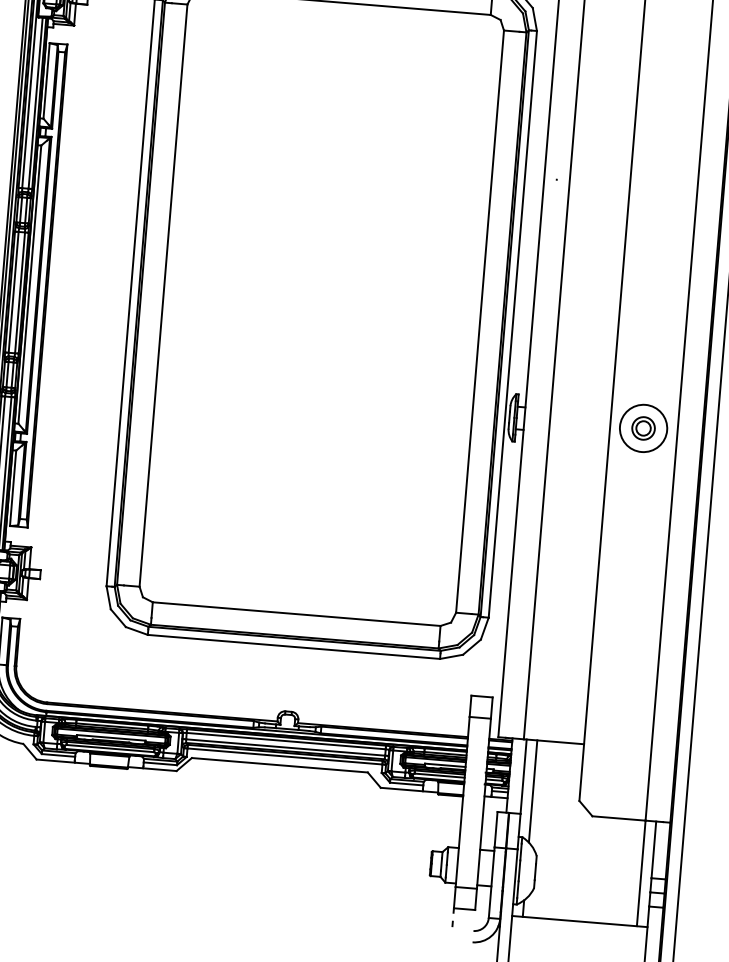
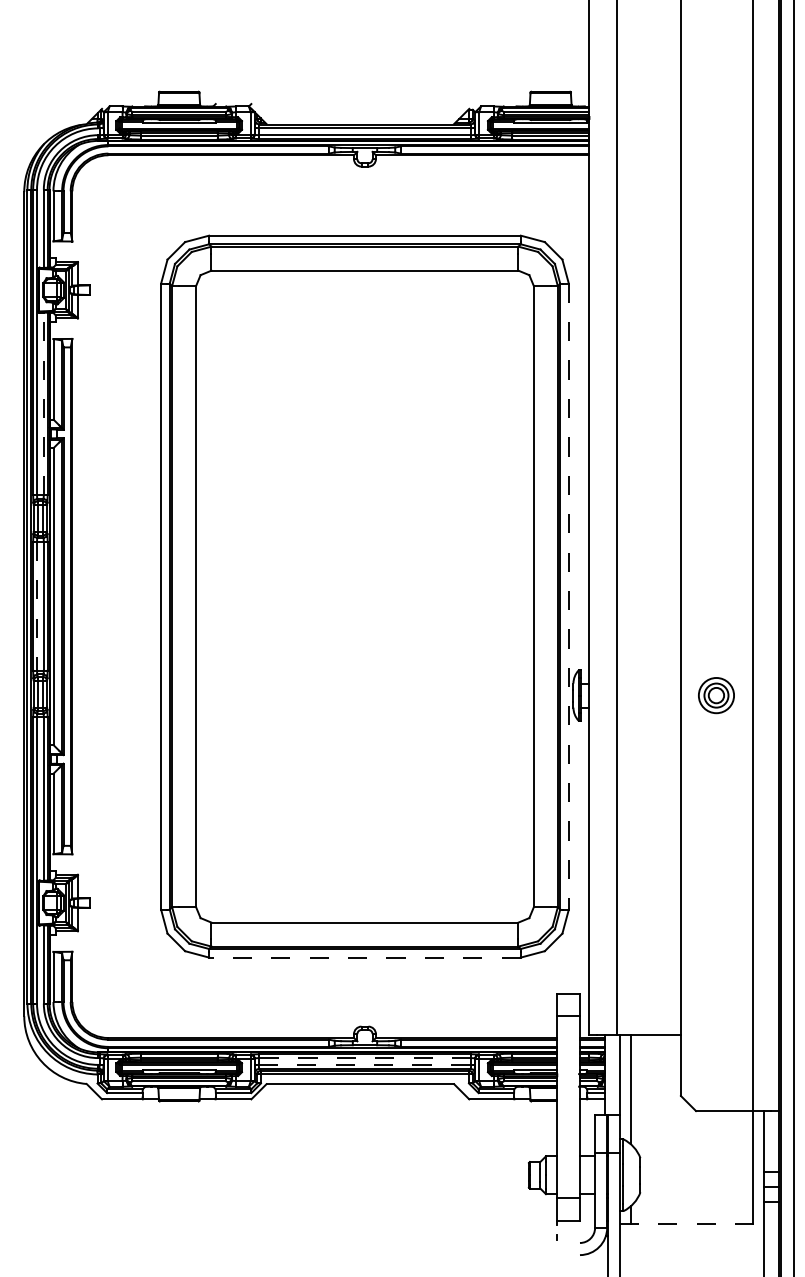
line: (35, 102) -> (43, 403), solid -> dashed
line: (14, 292) -> (37, 606), solid -> dashed
line: (512, 324) -> (568, 596), solid -> dashed
circle: (643, 428) -> (716, 695), size x0.7
line: (293, 646) -> (364, 957), solid -> dashed
line: (285, 741) -> (364, 1058), solid -> dashed
line: (286, 747) -> (365, 1064), solid -> dashed
line: (580, 921) -> (692, 1223), solid -> dashed

